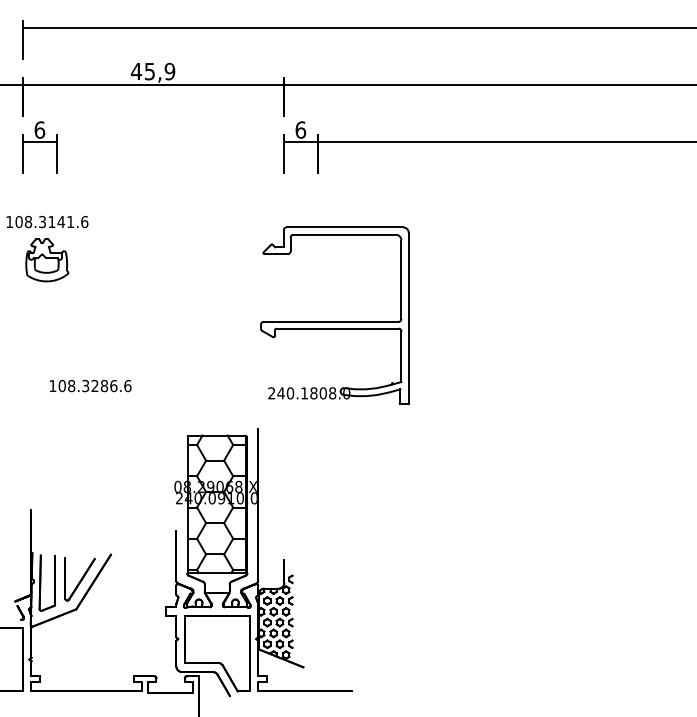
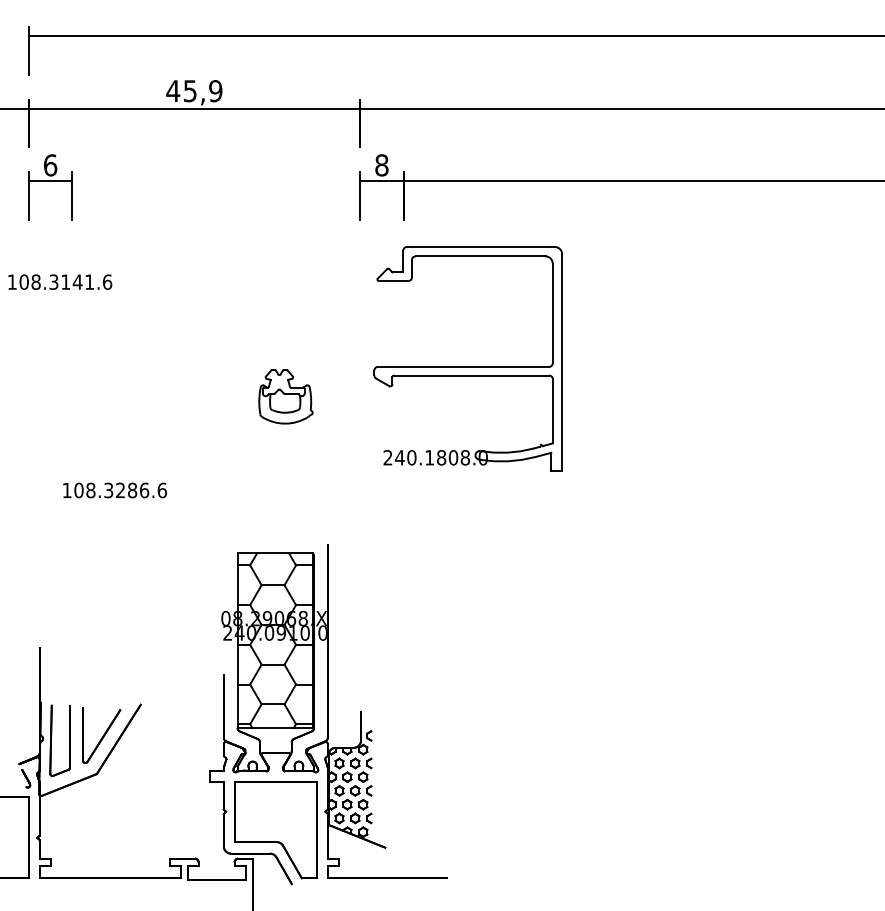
text: (300, 130) -> (381, 165), 6 -> 8
part: (46, 260) -> (285, 396), moved
part: (334, 321) -> (467, 366), moved

